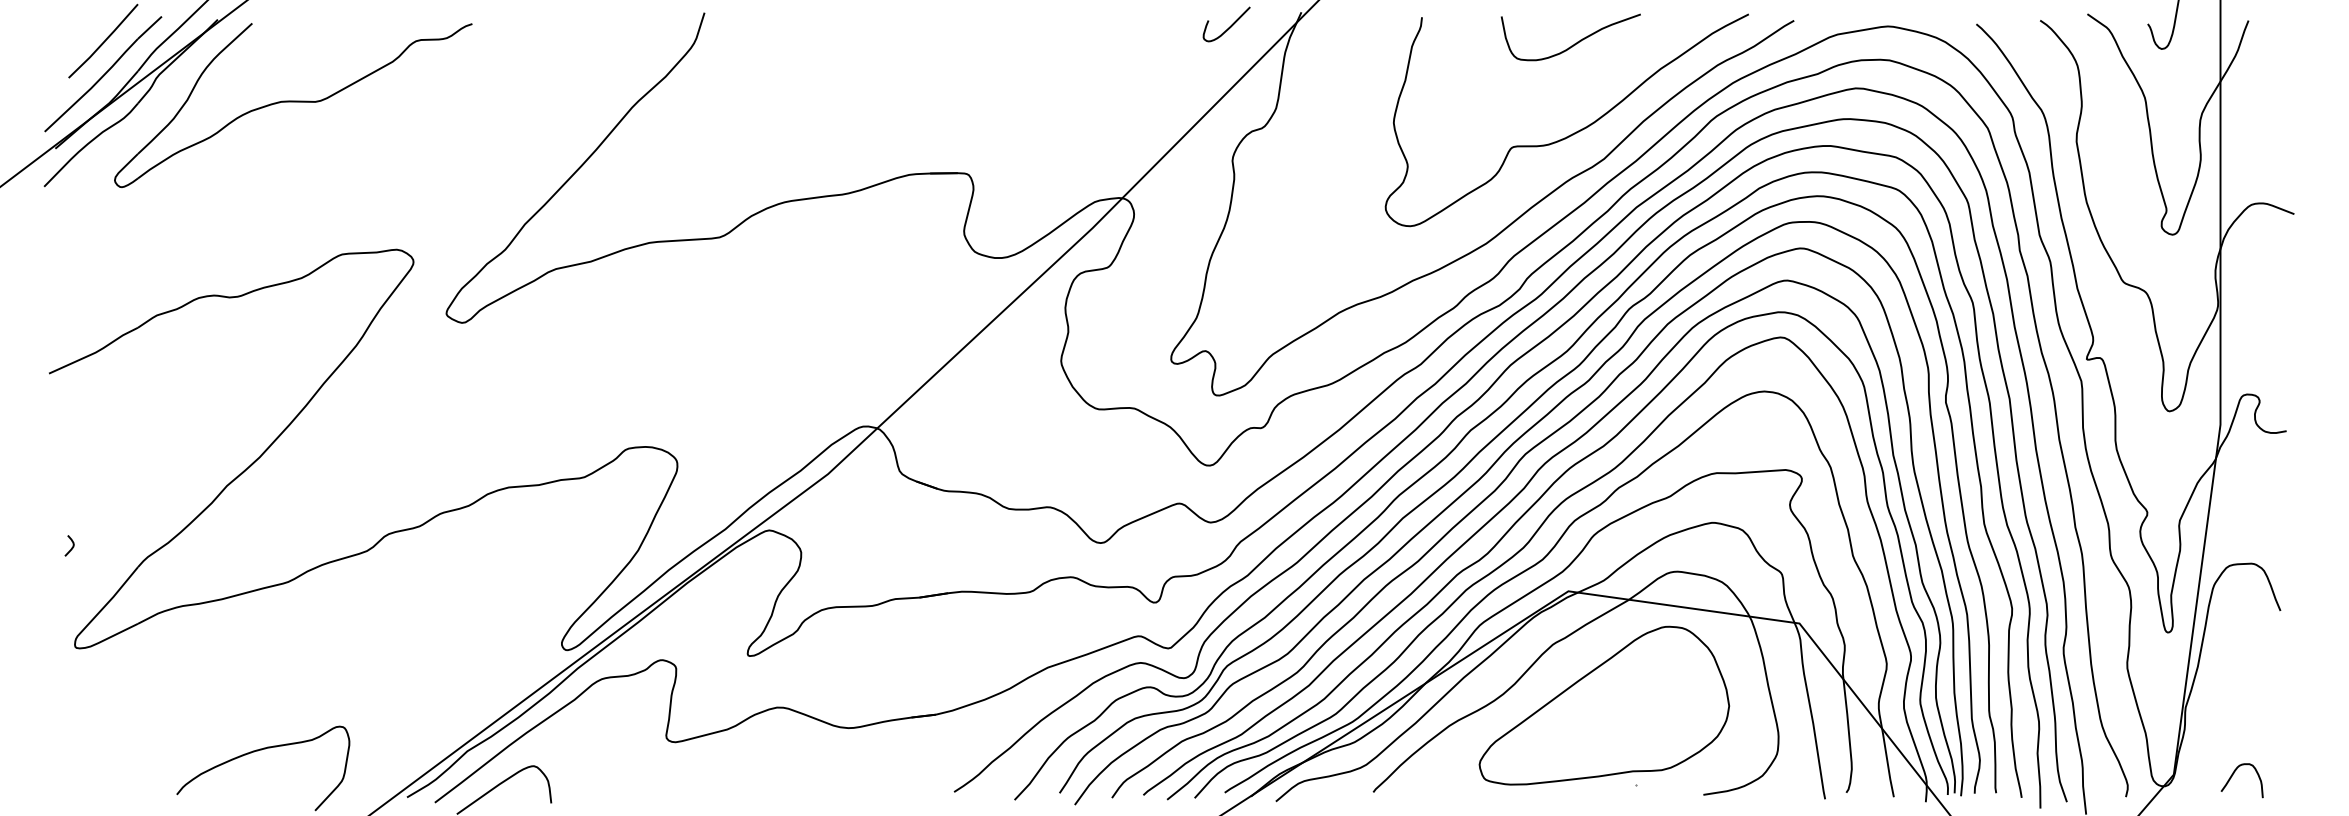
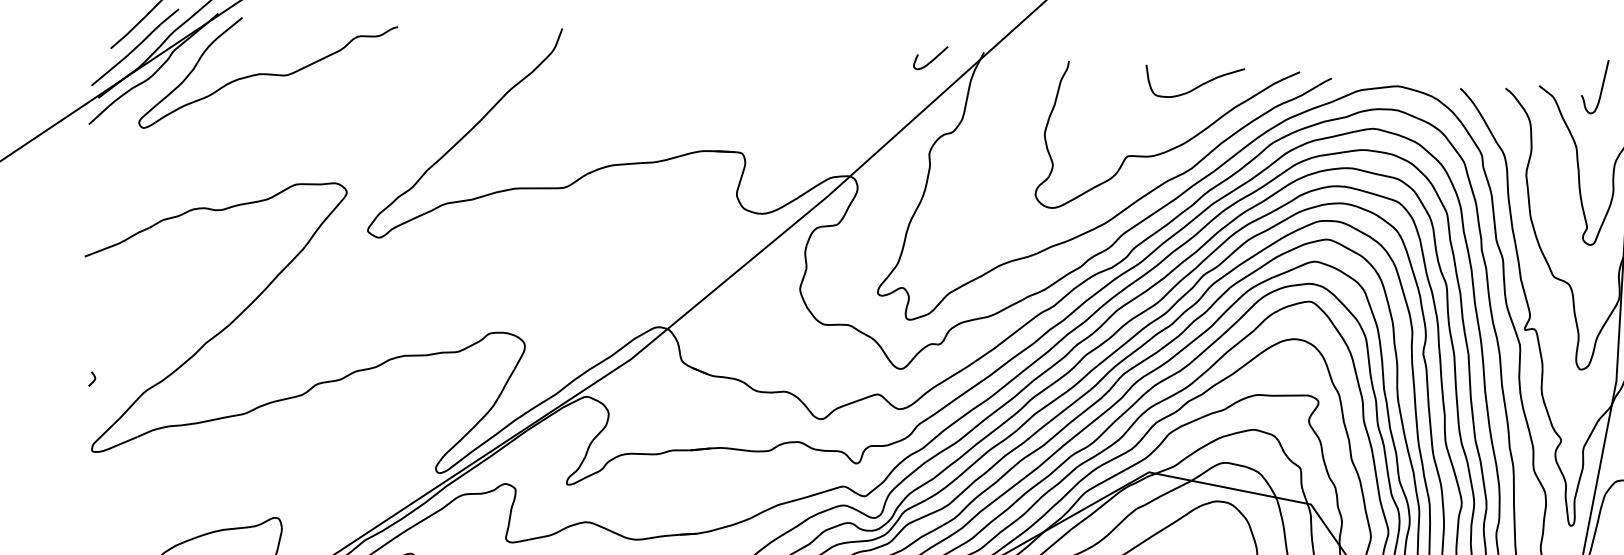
curve: (1574, 43) -> (1196, 86), moved

